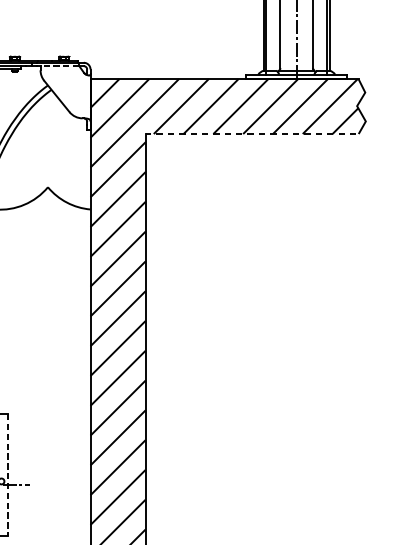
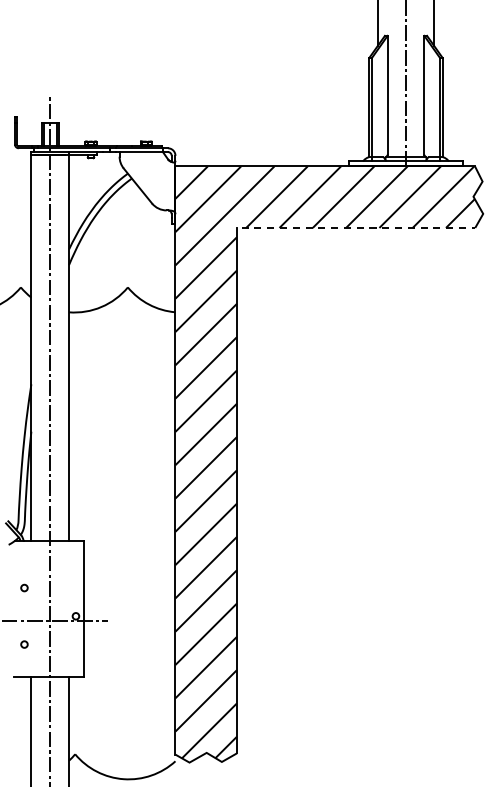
line: (60, 66) -> (141, 152), dashed -> solid
line: (8, 475) -> (83, 609), dashed -> solid

